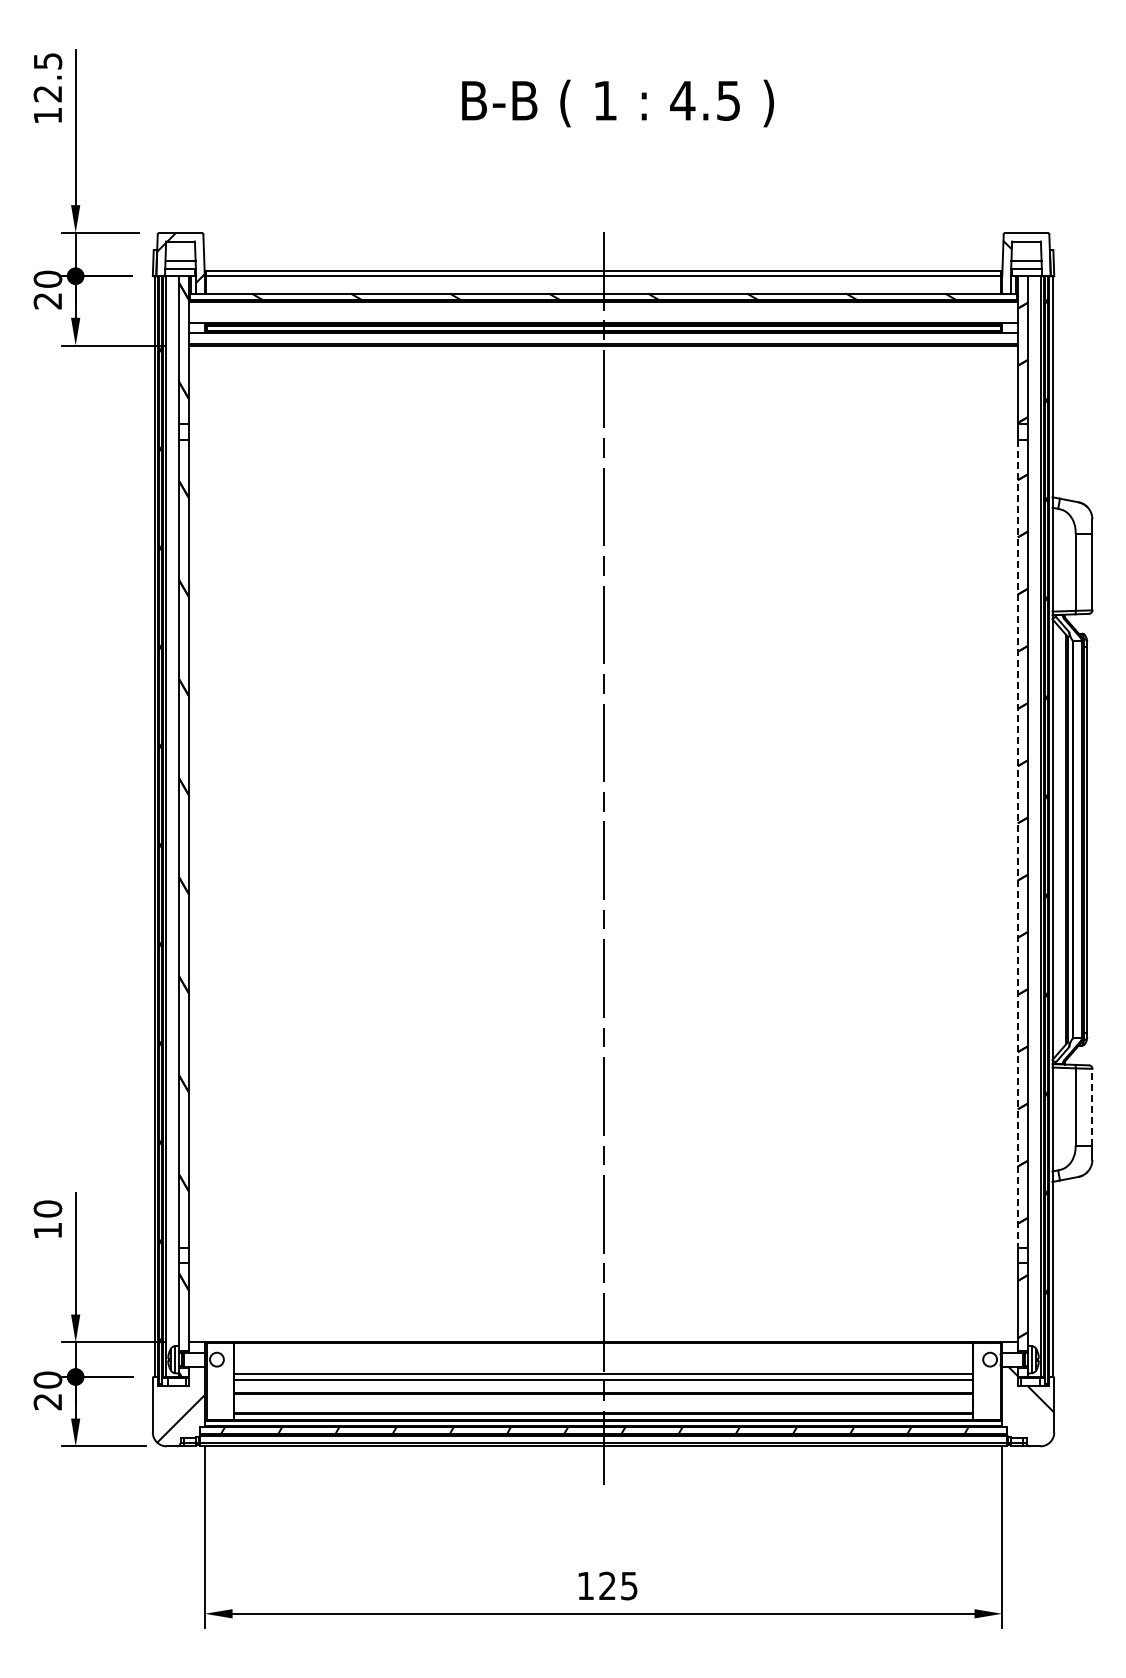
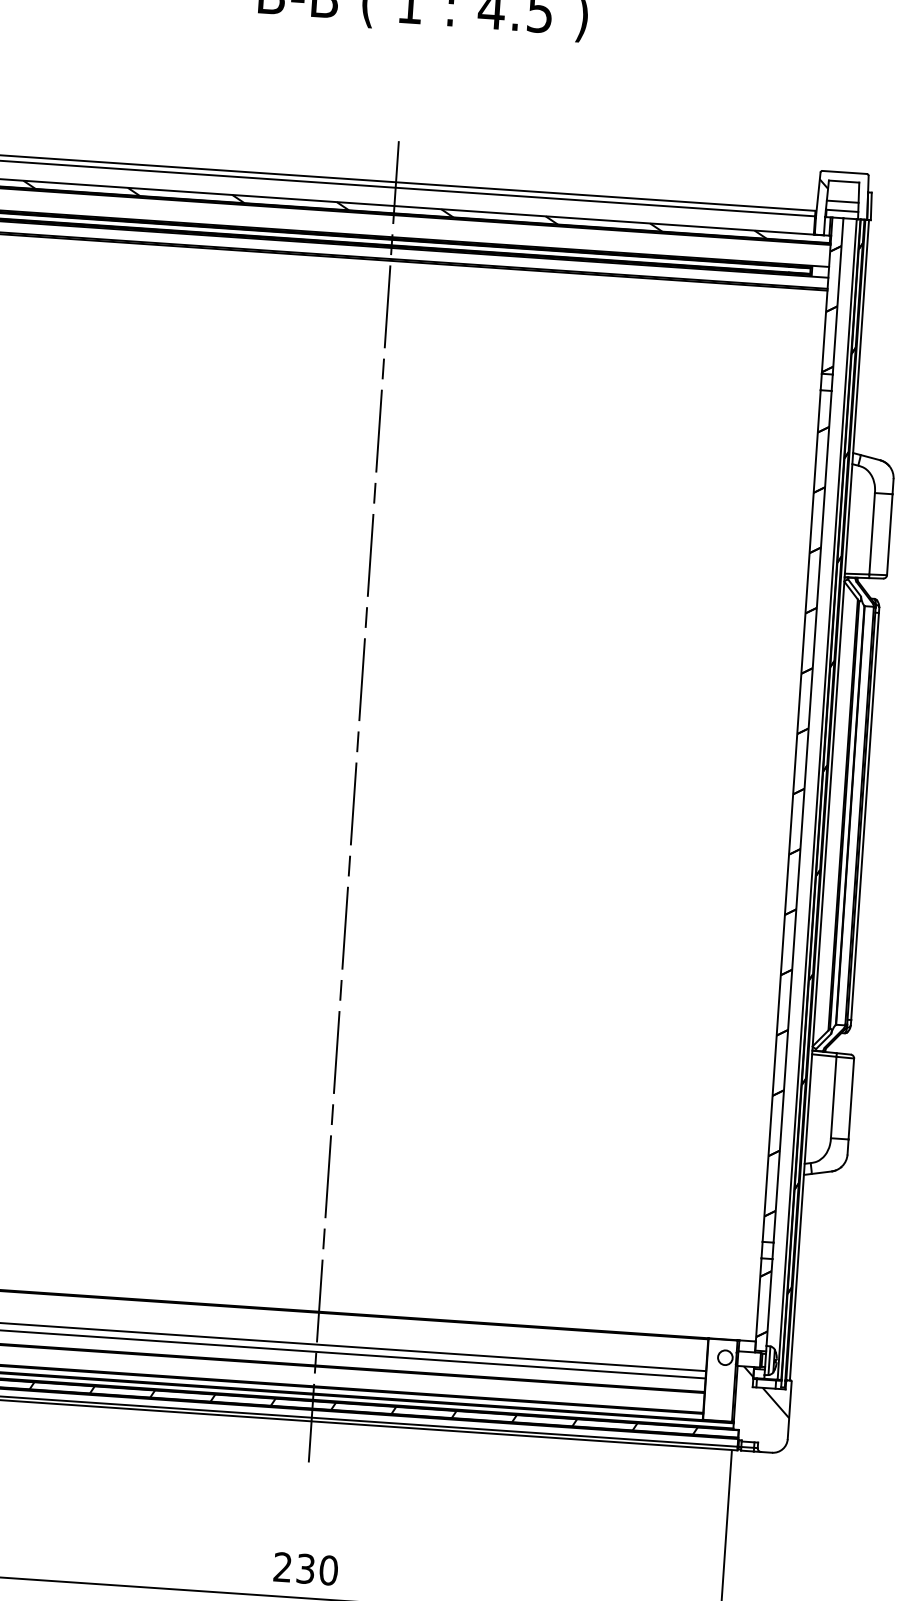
line: (1017, 843) -> (791, 815), dashed -> solid
line: (1092, 1106) -> (851, 1098), dashed -> solid
text: (607, 1585) -> (305, 1568), 125 -> 230

